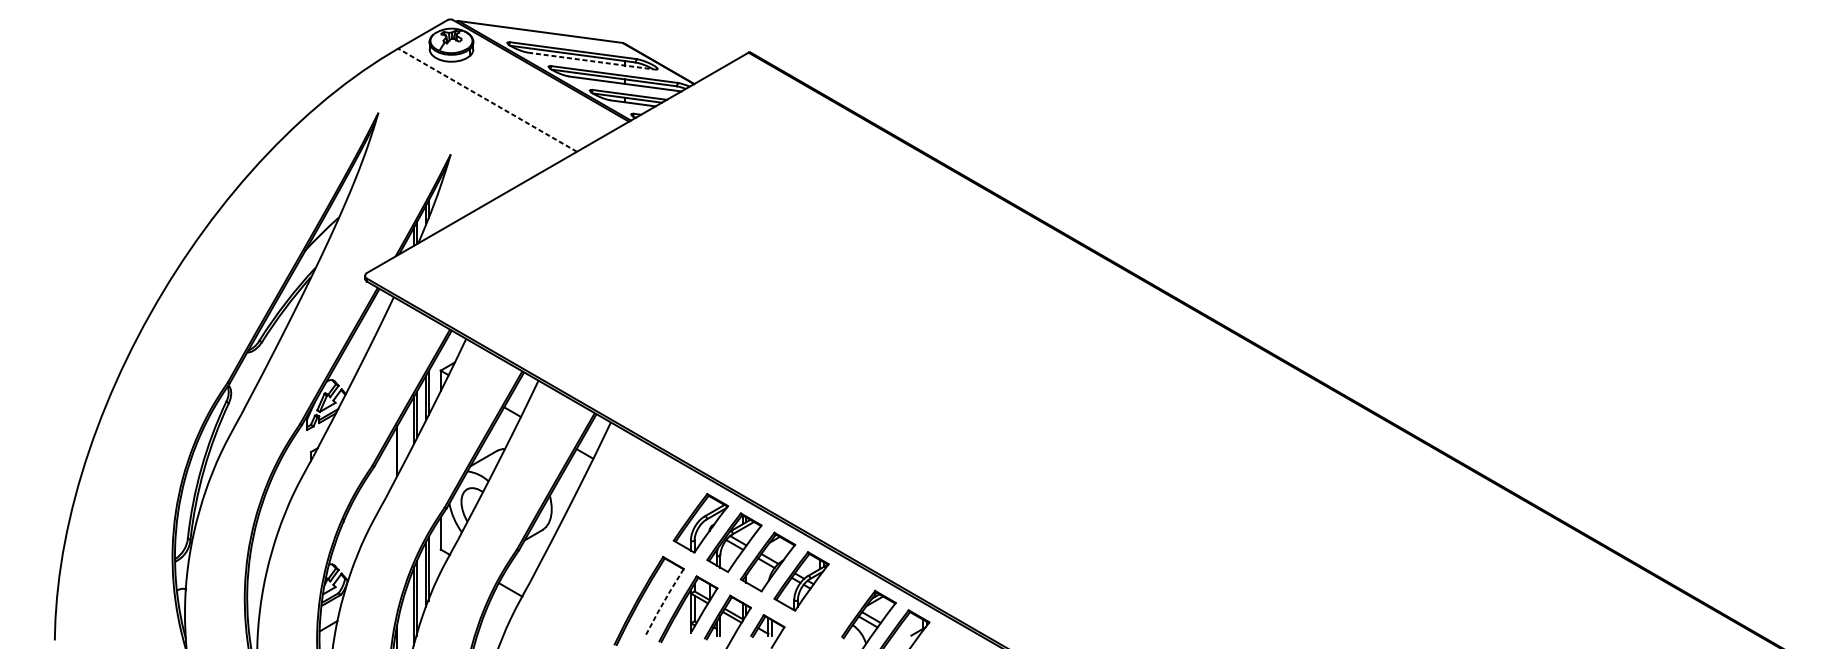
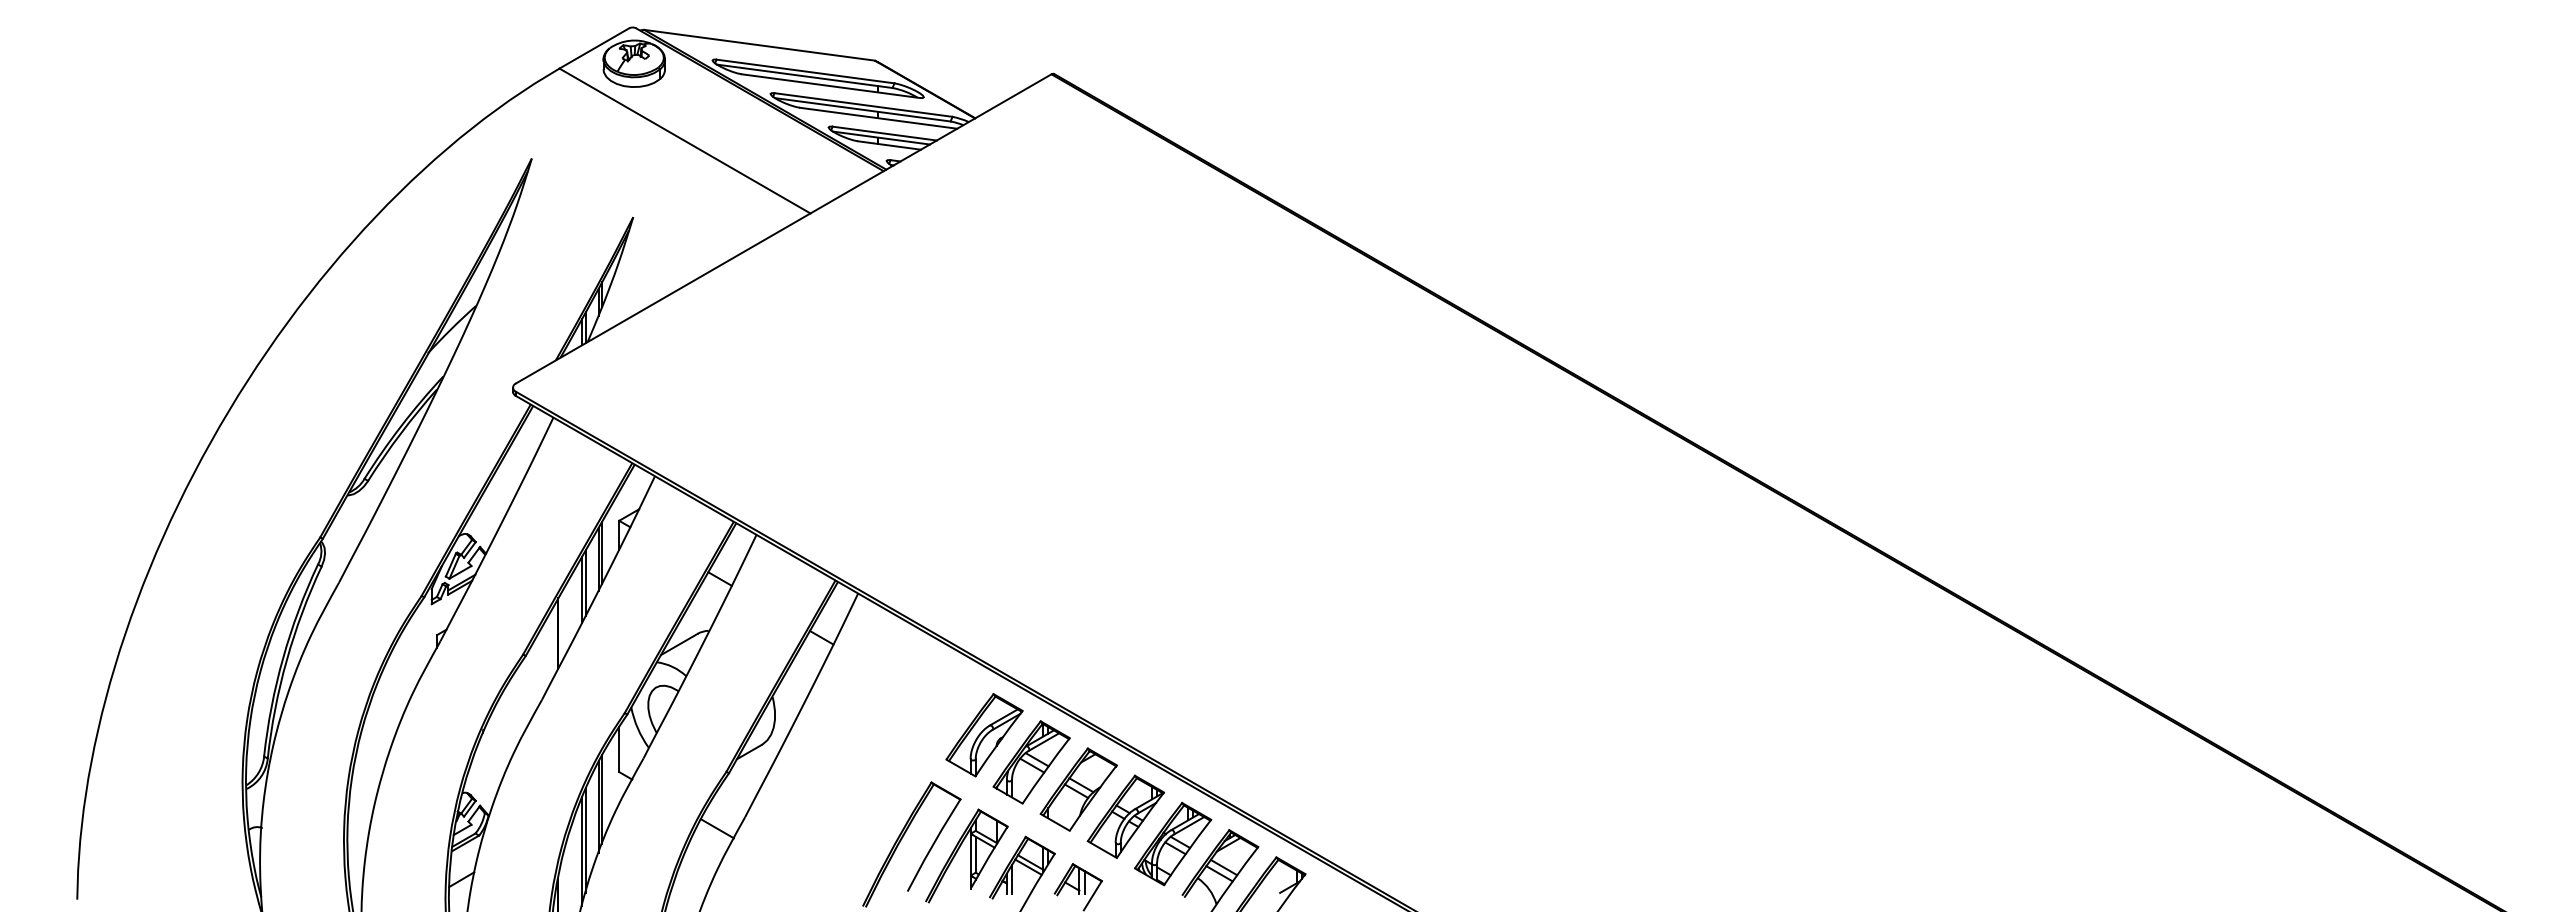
line: (591, 61) -> (830, 86), dashed -> solid
line: (487, 100) -> (684, 141), dashed -> solid
part: (835, 600) -> (1173, 843), added
line: (664, 601) -> (933, 844), dashed -> solid

